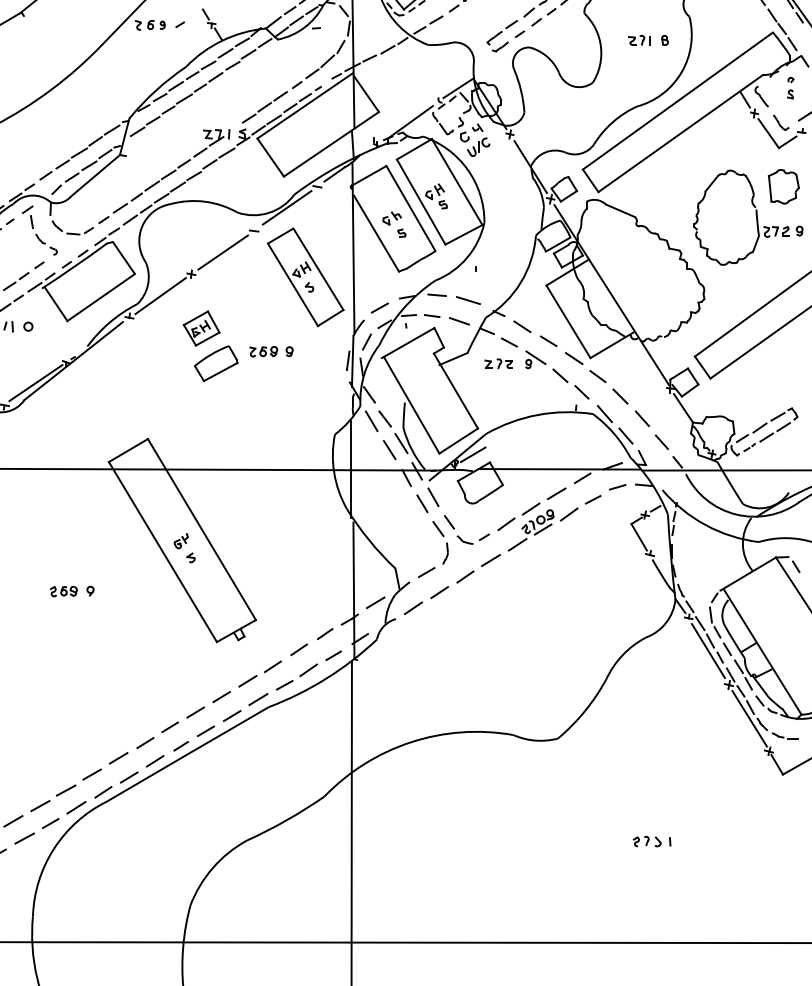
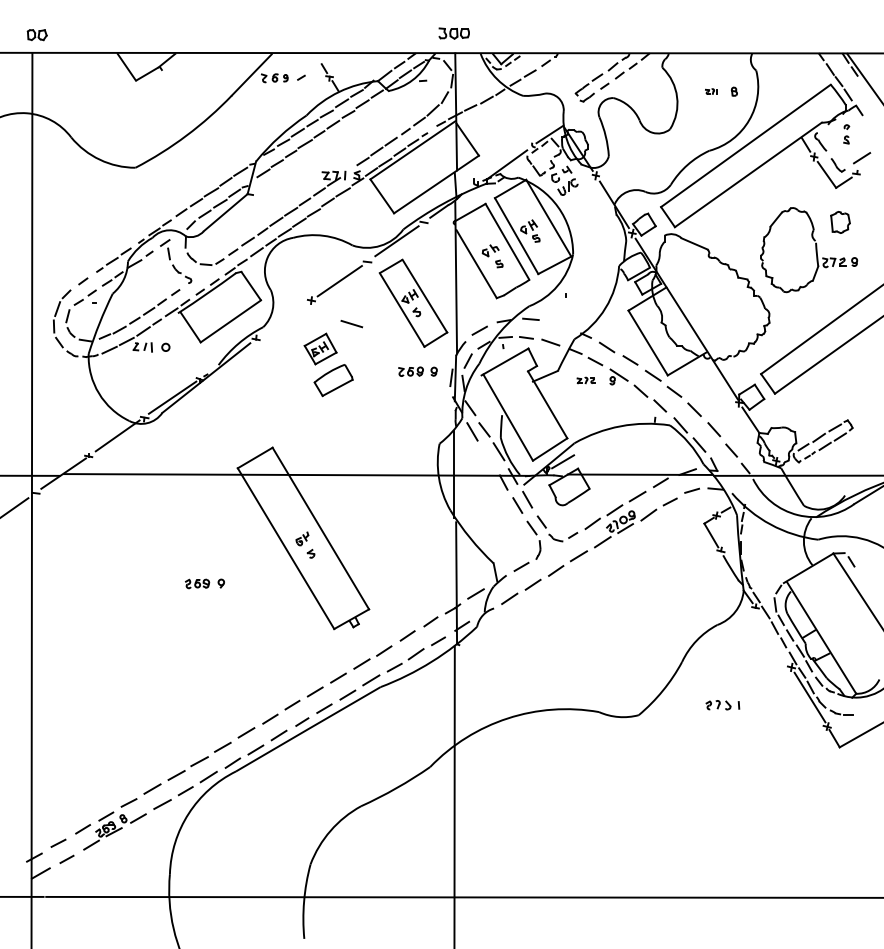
part: (639, 40) -> (711, 91), size x0.6
part: (783, 186) -> (840, 222), size x0.7
line: (160, 295) -> (283, 319), removed
line: (468, 301) -> (351, 324), moved
part: (270, 351) -> (417, 371), moved
part: (498, 363) -> (585, 380), size x0.7
line: (389, 449) -> (488, 457), removed
line: (707, 650) -> (772, 636), removed
part: (651, 841) -> (722, 705), moved

